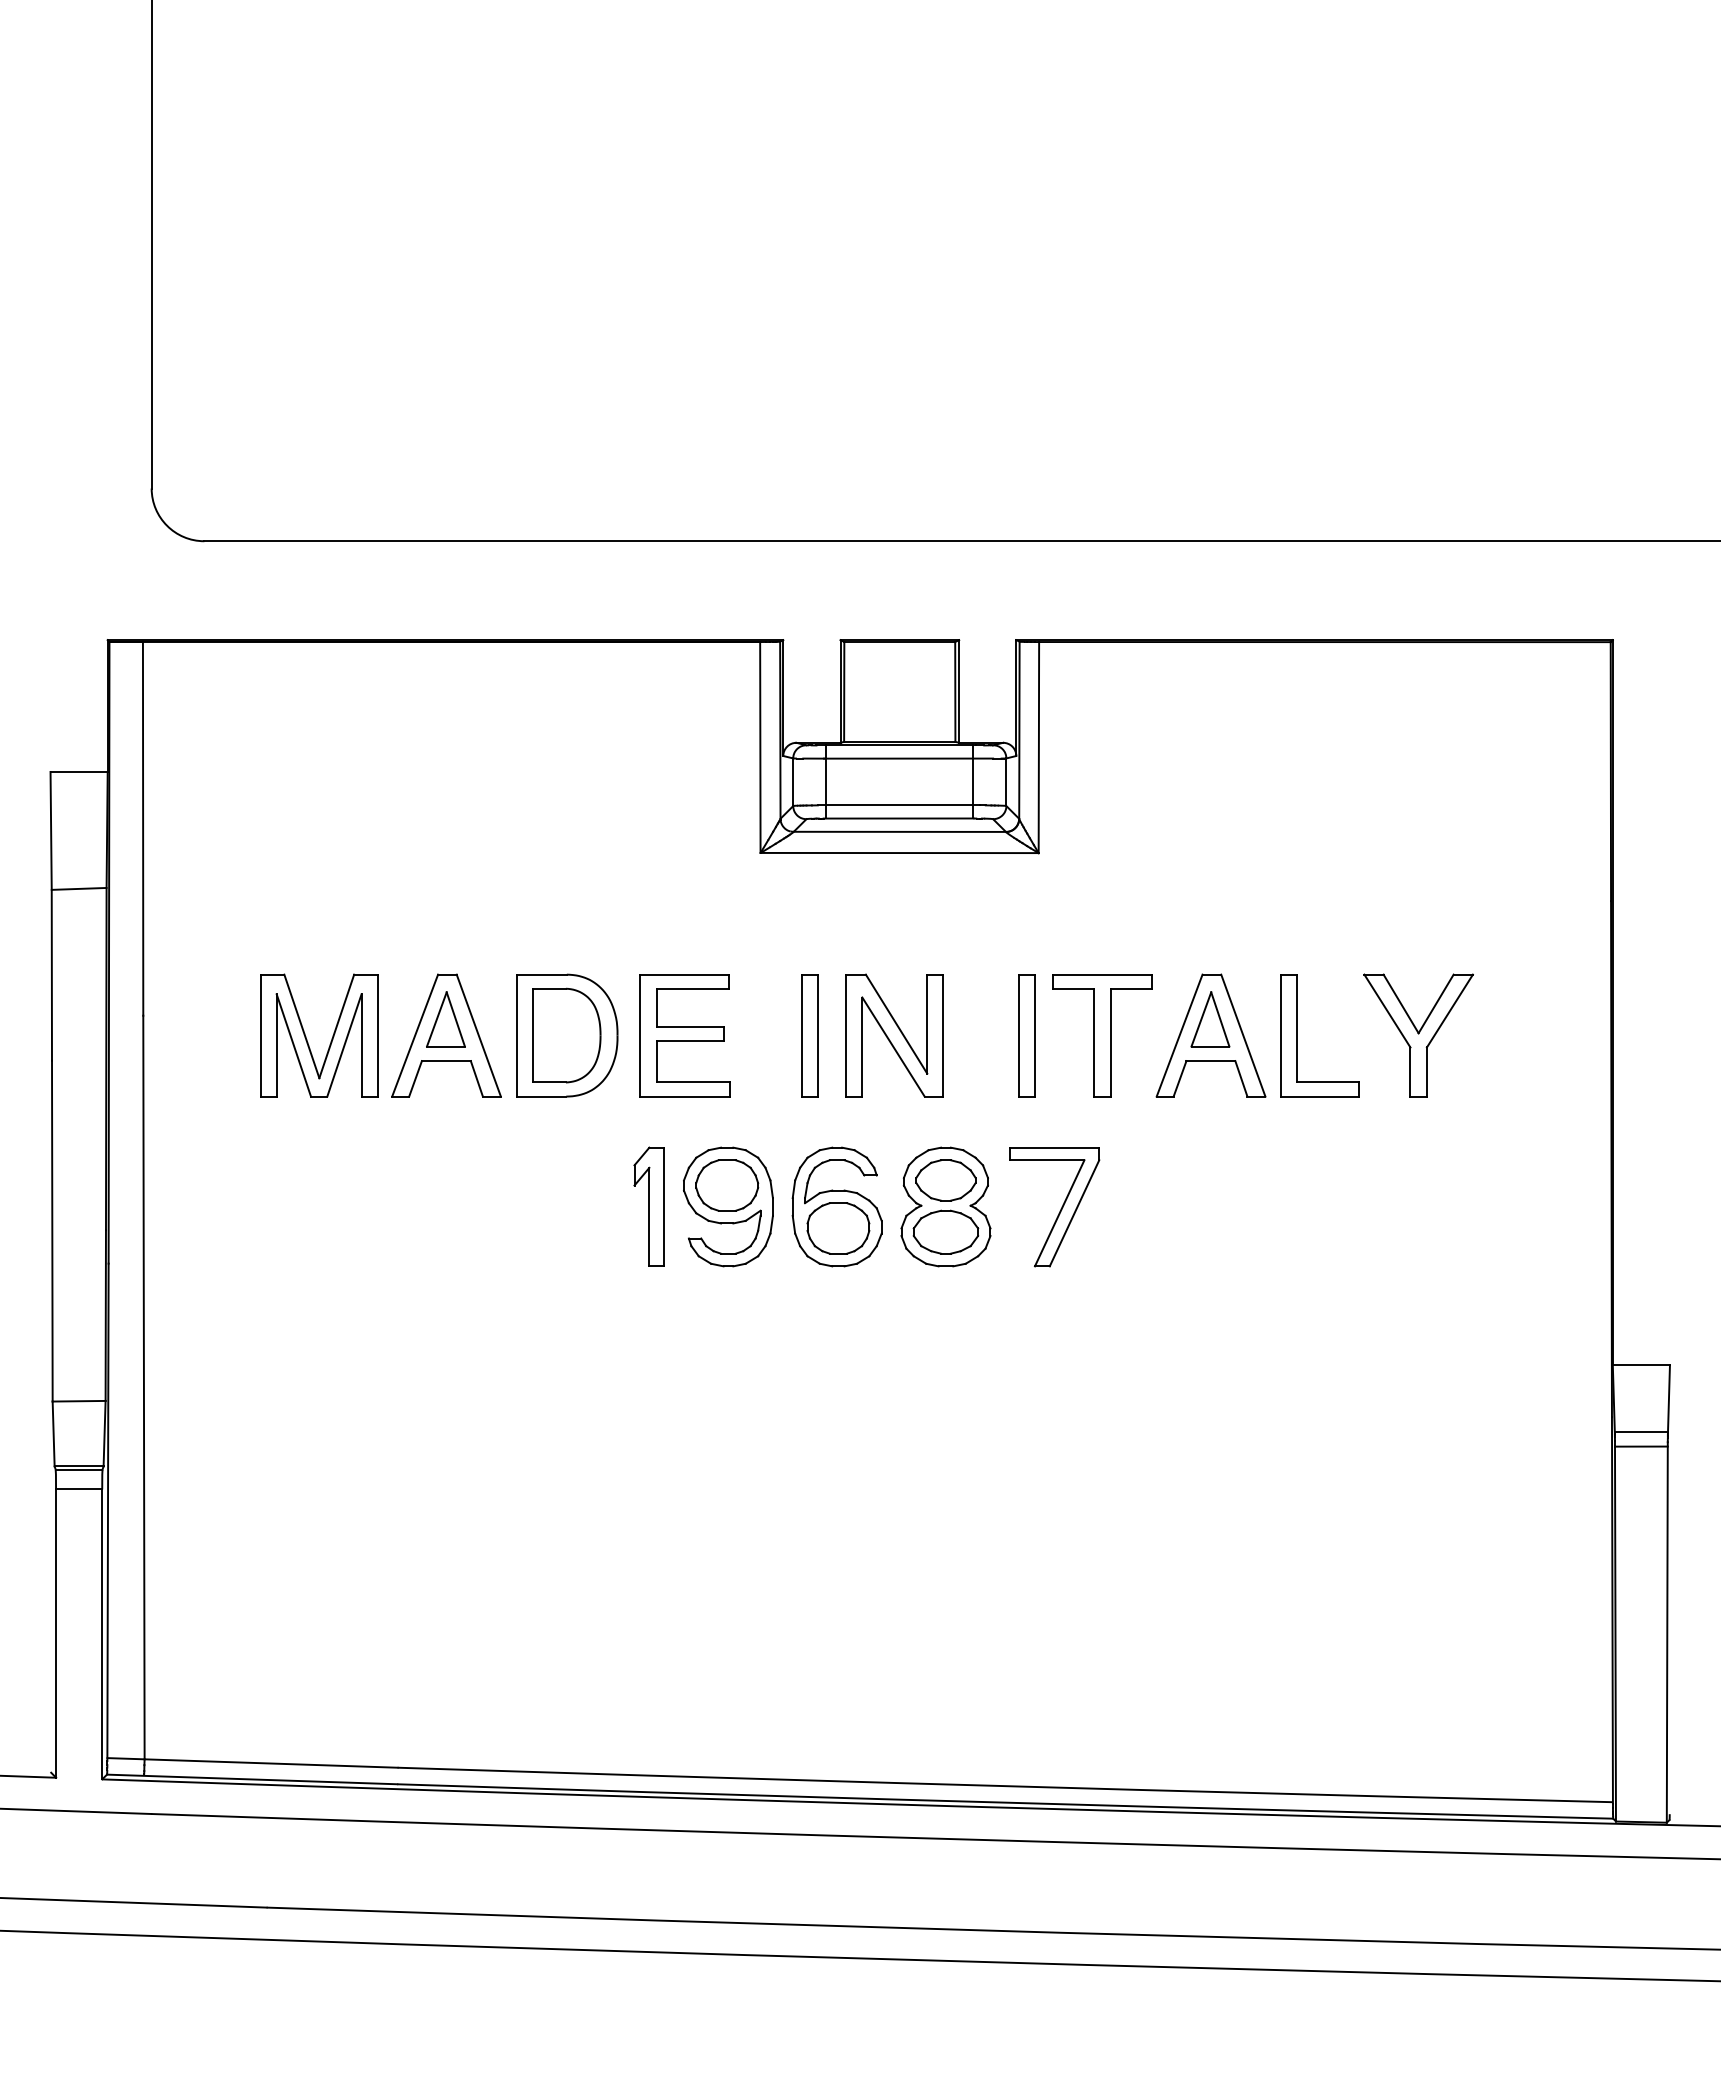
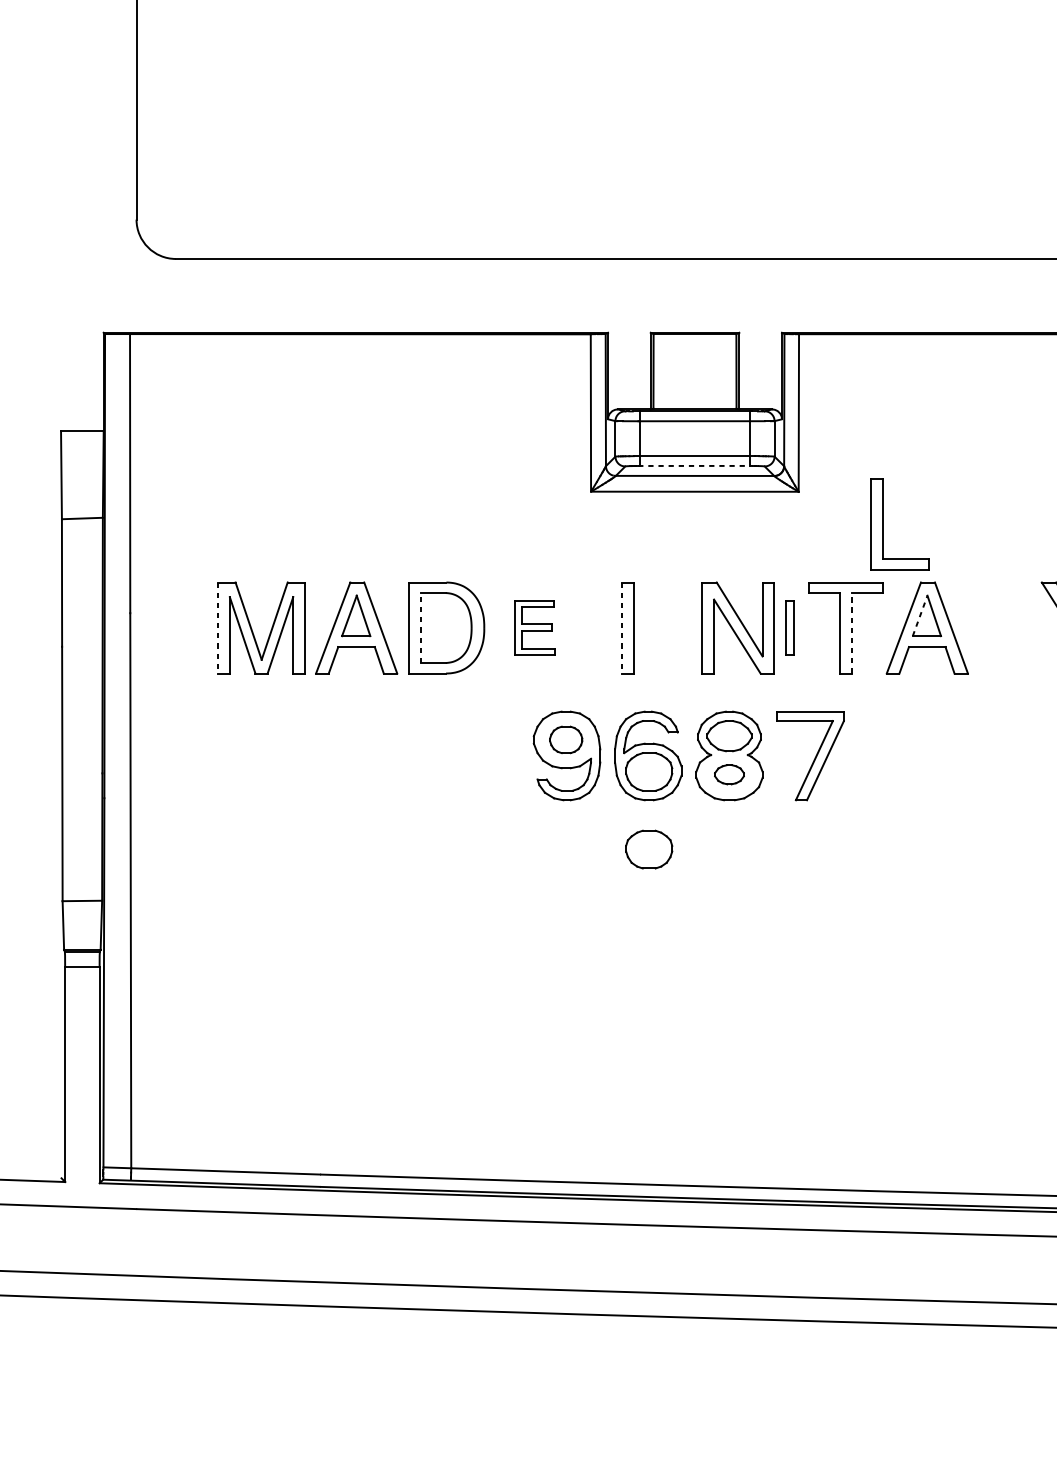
line: (898, 818) -> (694, 465), solid -> dashed
line: (1201, 1019) -> (920, 615), solid -> dashed
line: (260, 1035) -> (217, 627), solid -> dashed
line: (533, 1035) -> (421, 627), solid -> dashed
part: (684, 1035) -> (534, 627), size x0.6
line: (801, 1035) -> (621, 627), solid -> dashed
part: (894, 1035) -> (738, 627), moved
part: (1026, 1035) -> (789, 627), size x0.6
part: (1297, 1035) -> (883, 524), moved
line: (1110, 1042) -> (852, 633), solid -> dashed
part: (727, 1185) -> (566, 739), size x0.7
part: (648, 1206) -> (507, 755), removed
part: (945, 1231) -> (729, 774), size x0.6
part: (838, 1332) -> (649, 849), added

